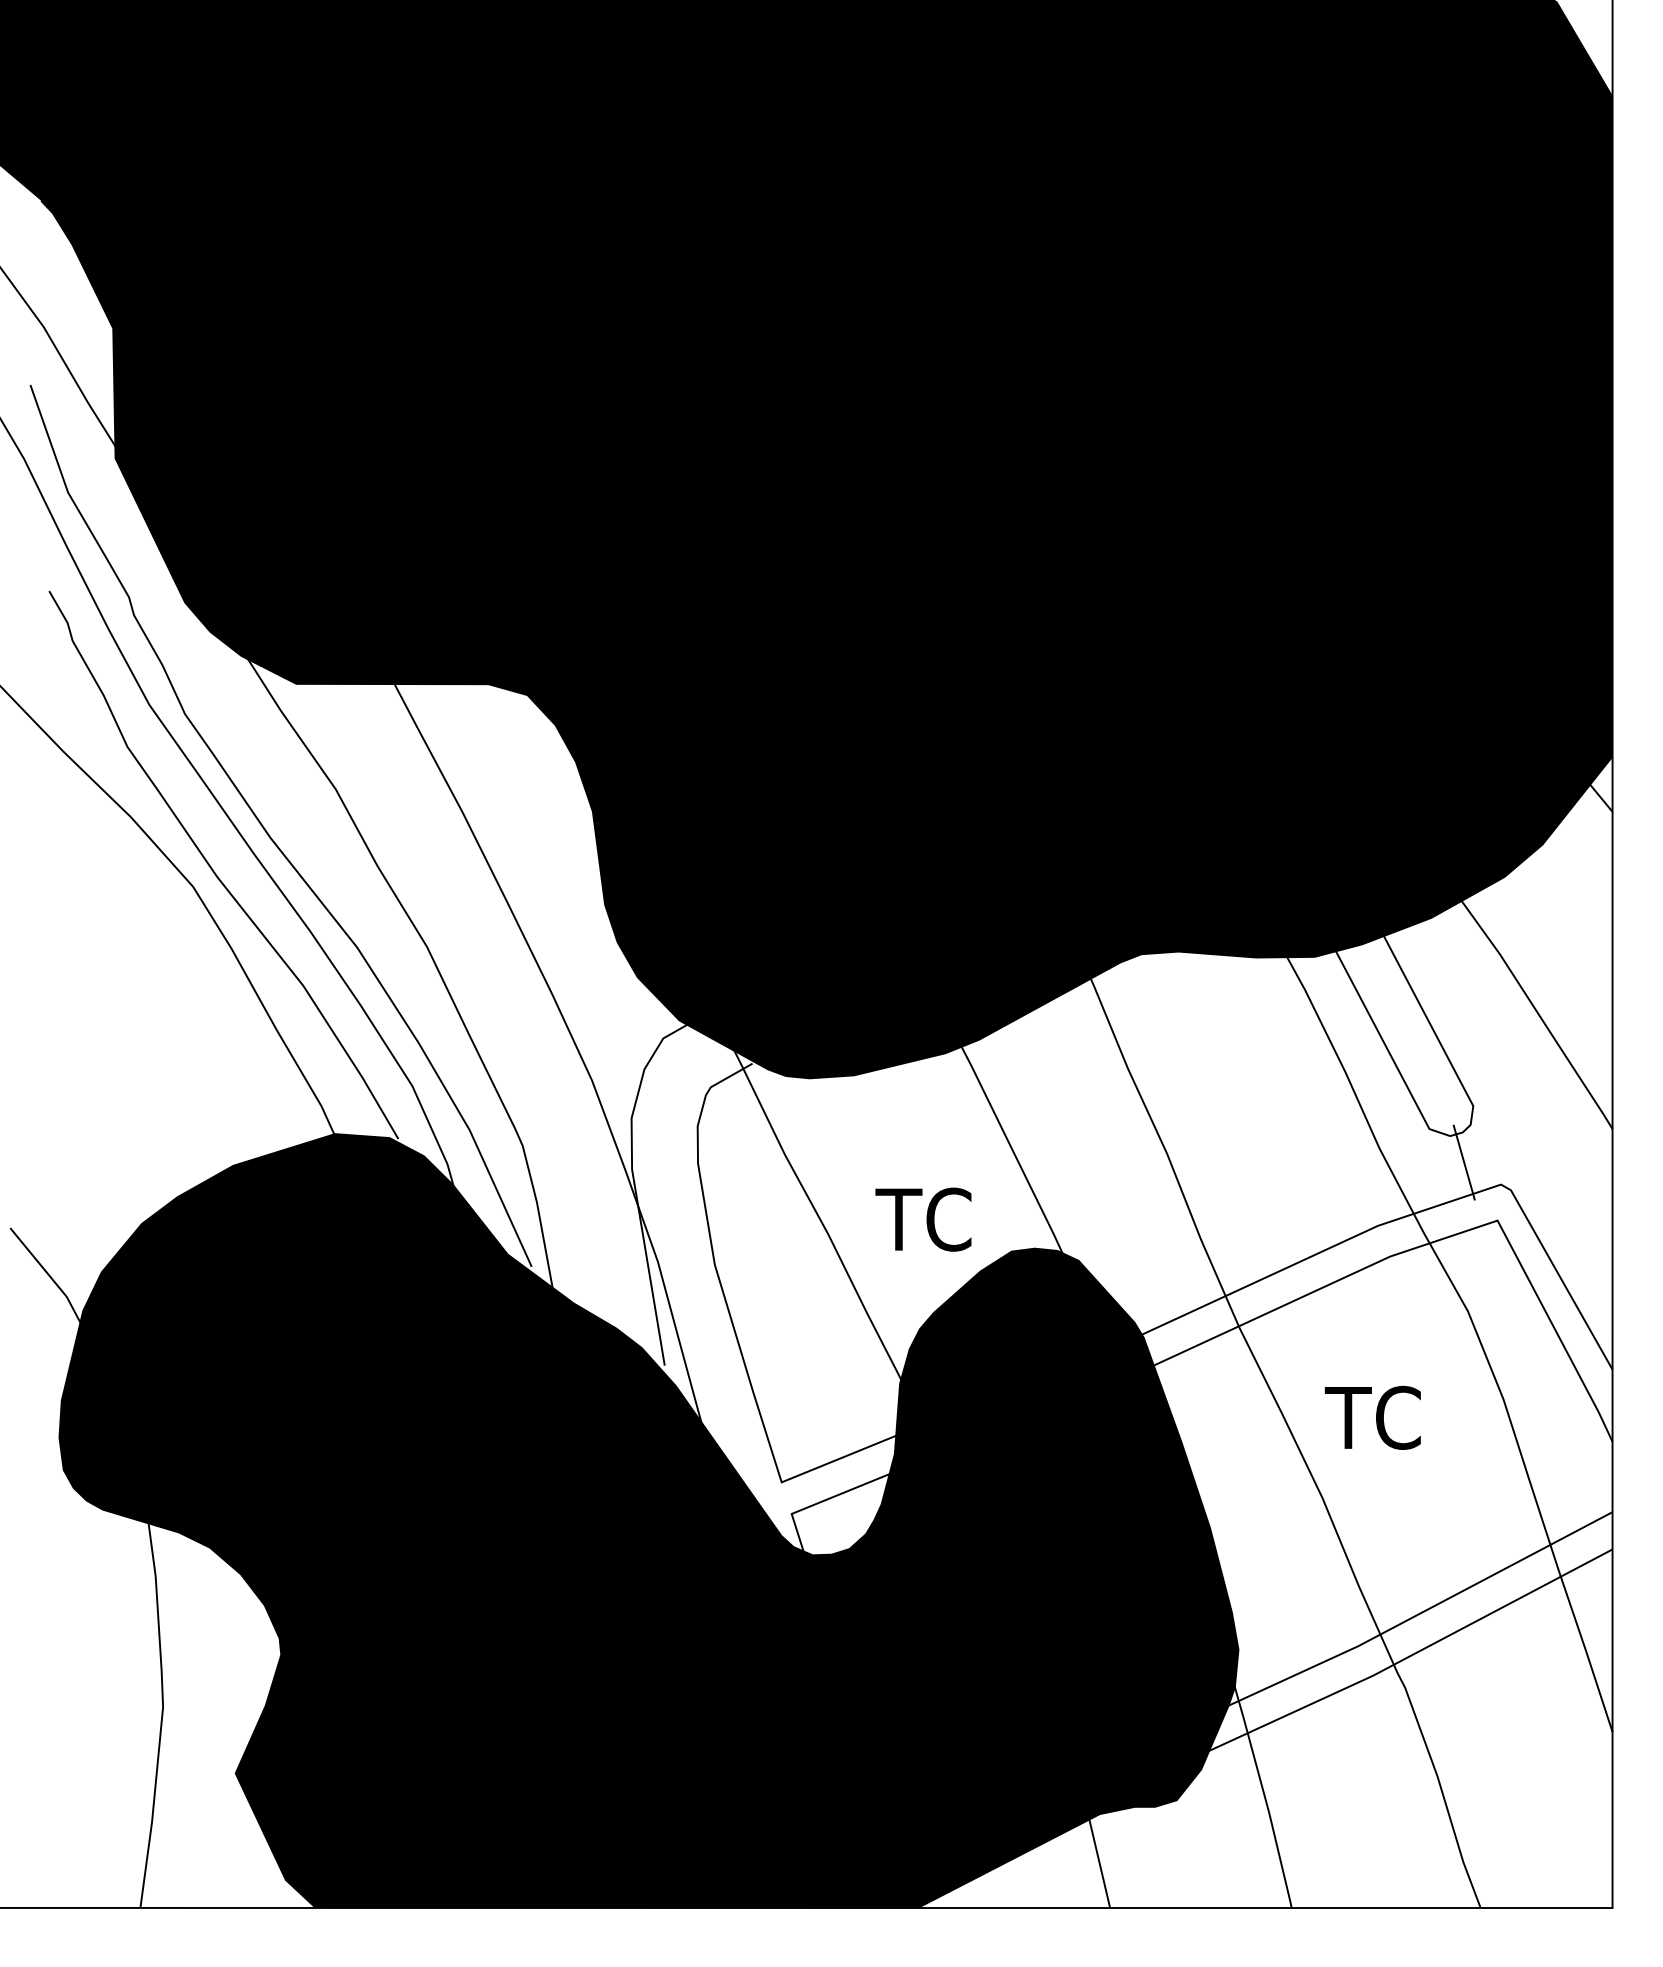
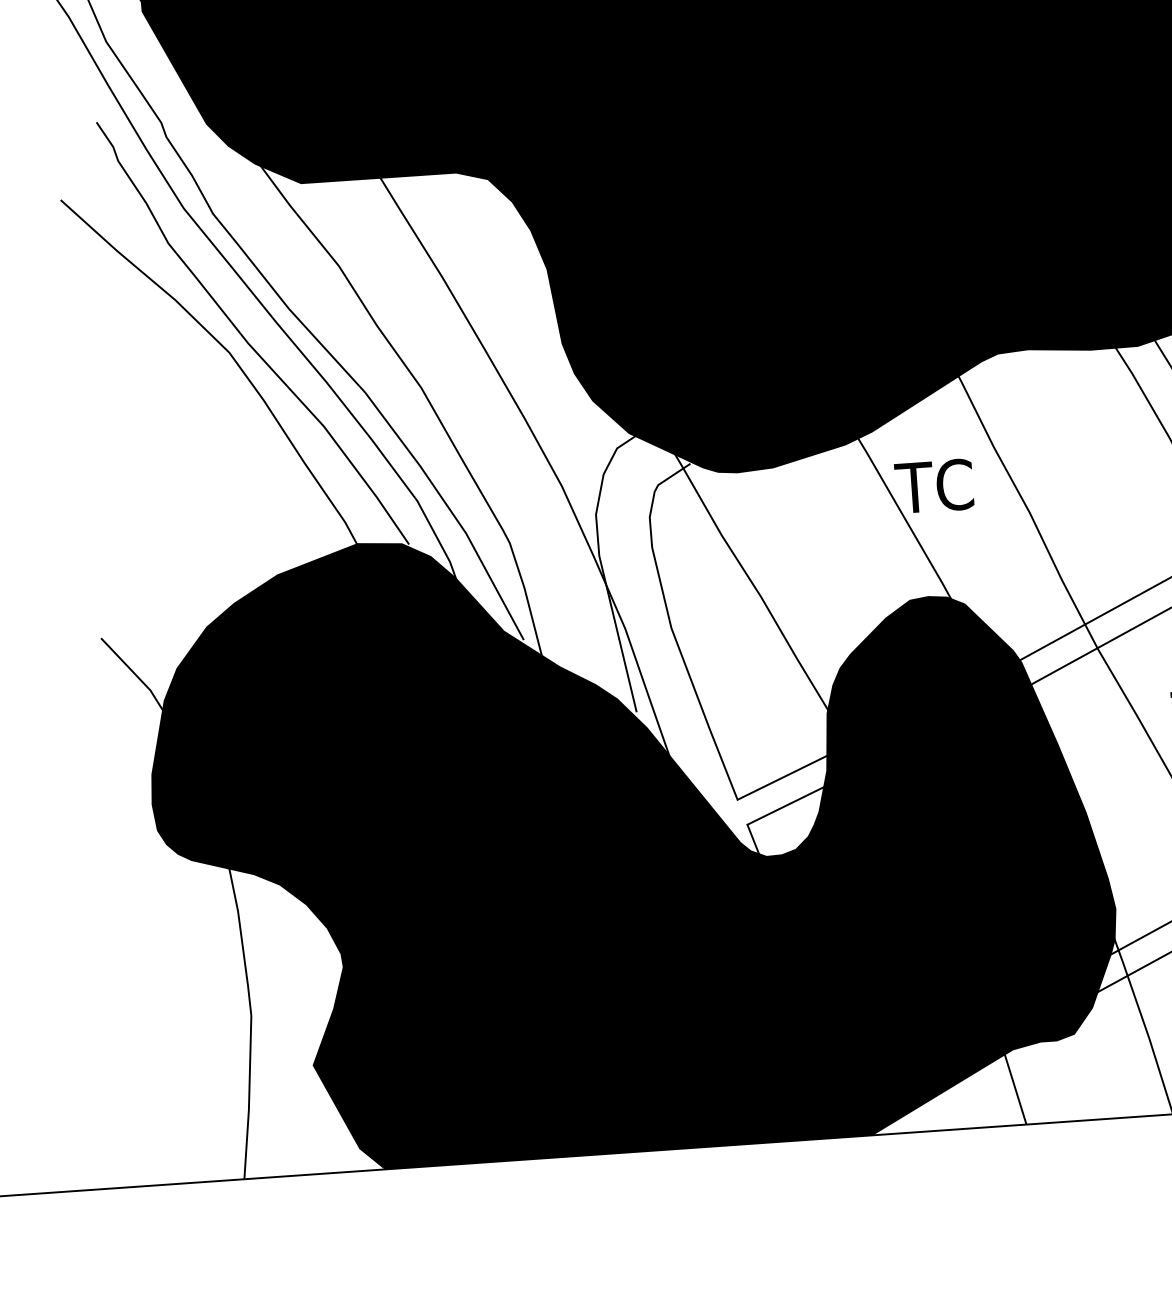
text: (923, 1219) -> (934, 486), moved

